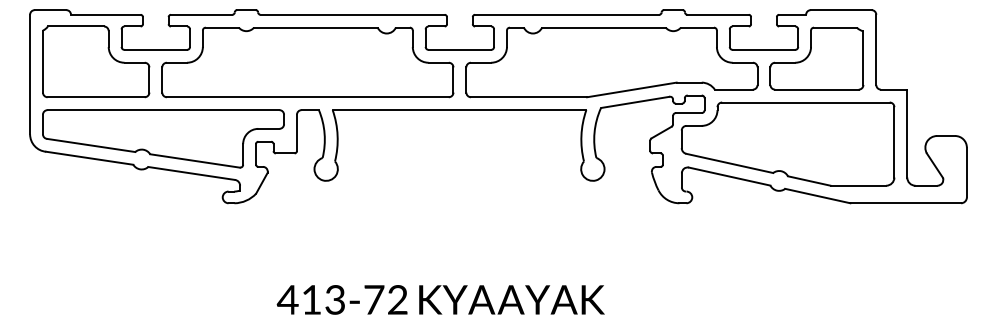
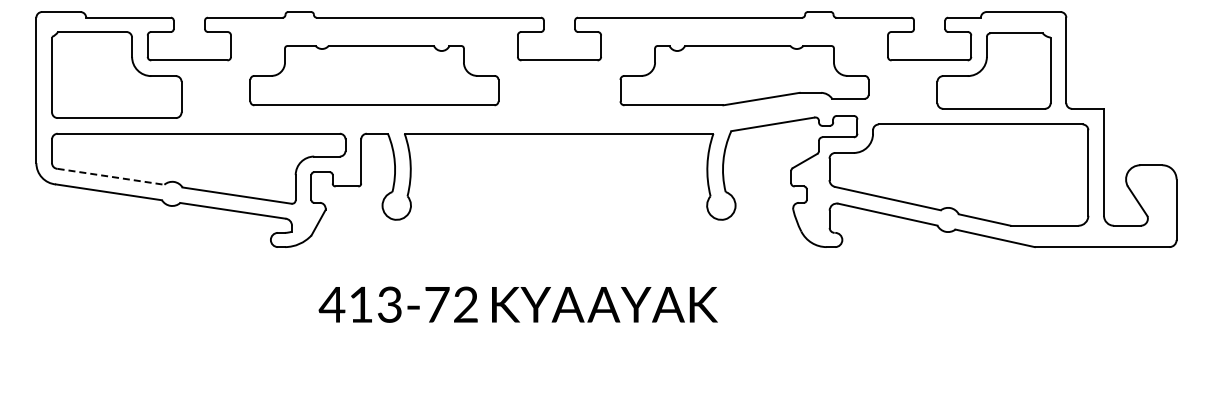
part: (307, 62) -> (374, 75), size x0.7
part: (611, 62) -> (744, 75), size x0.7
line: (91, 145) -> (111, 176), solid -> dashed
text: (440, 299) -> (517, 304), moved

